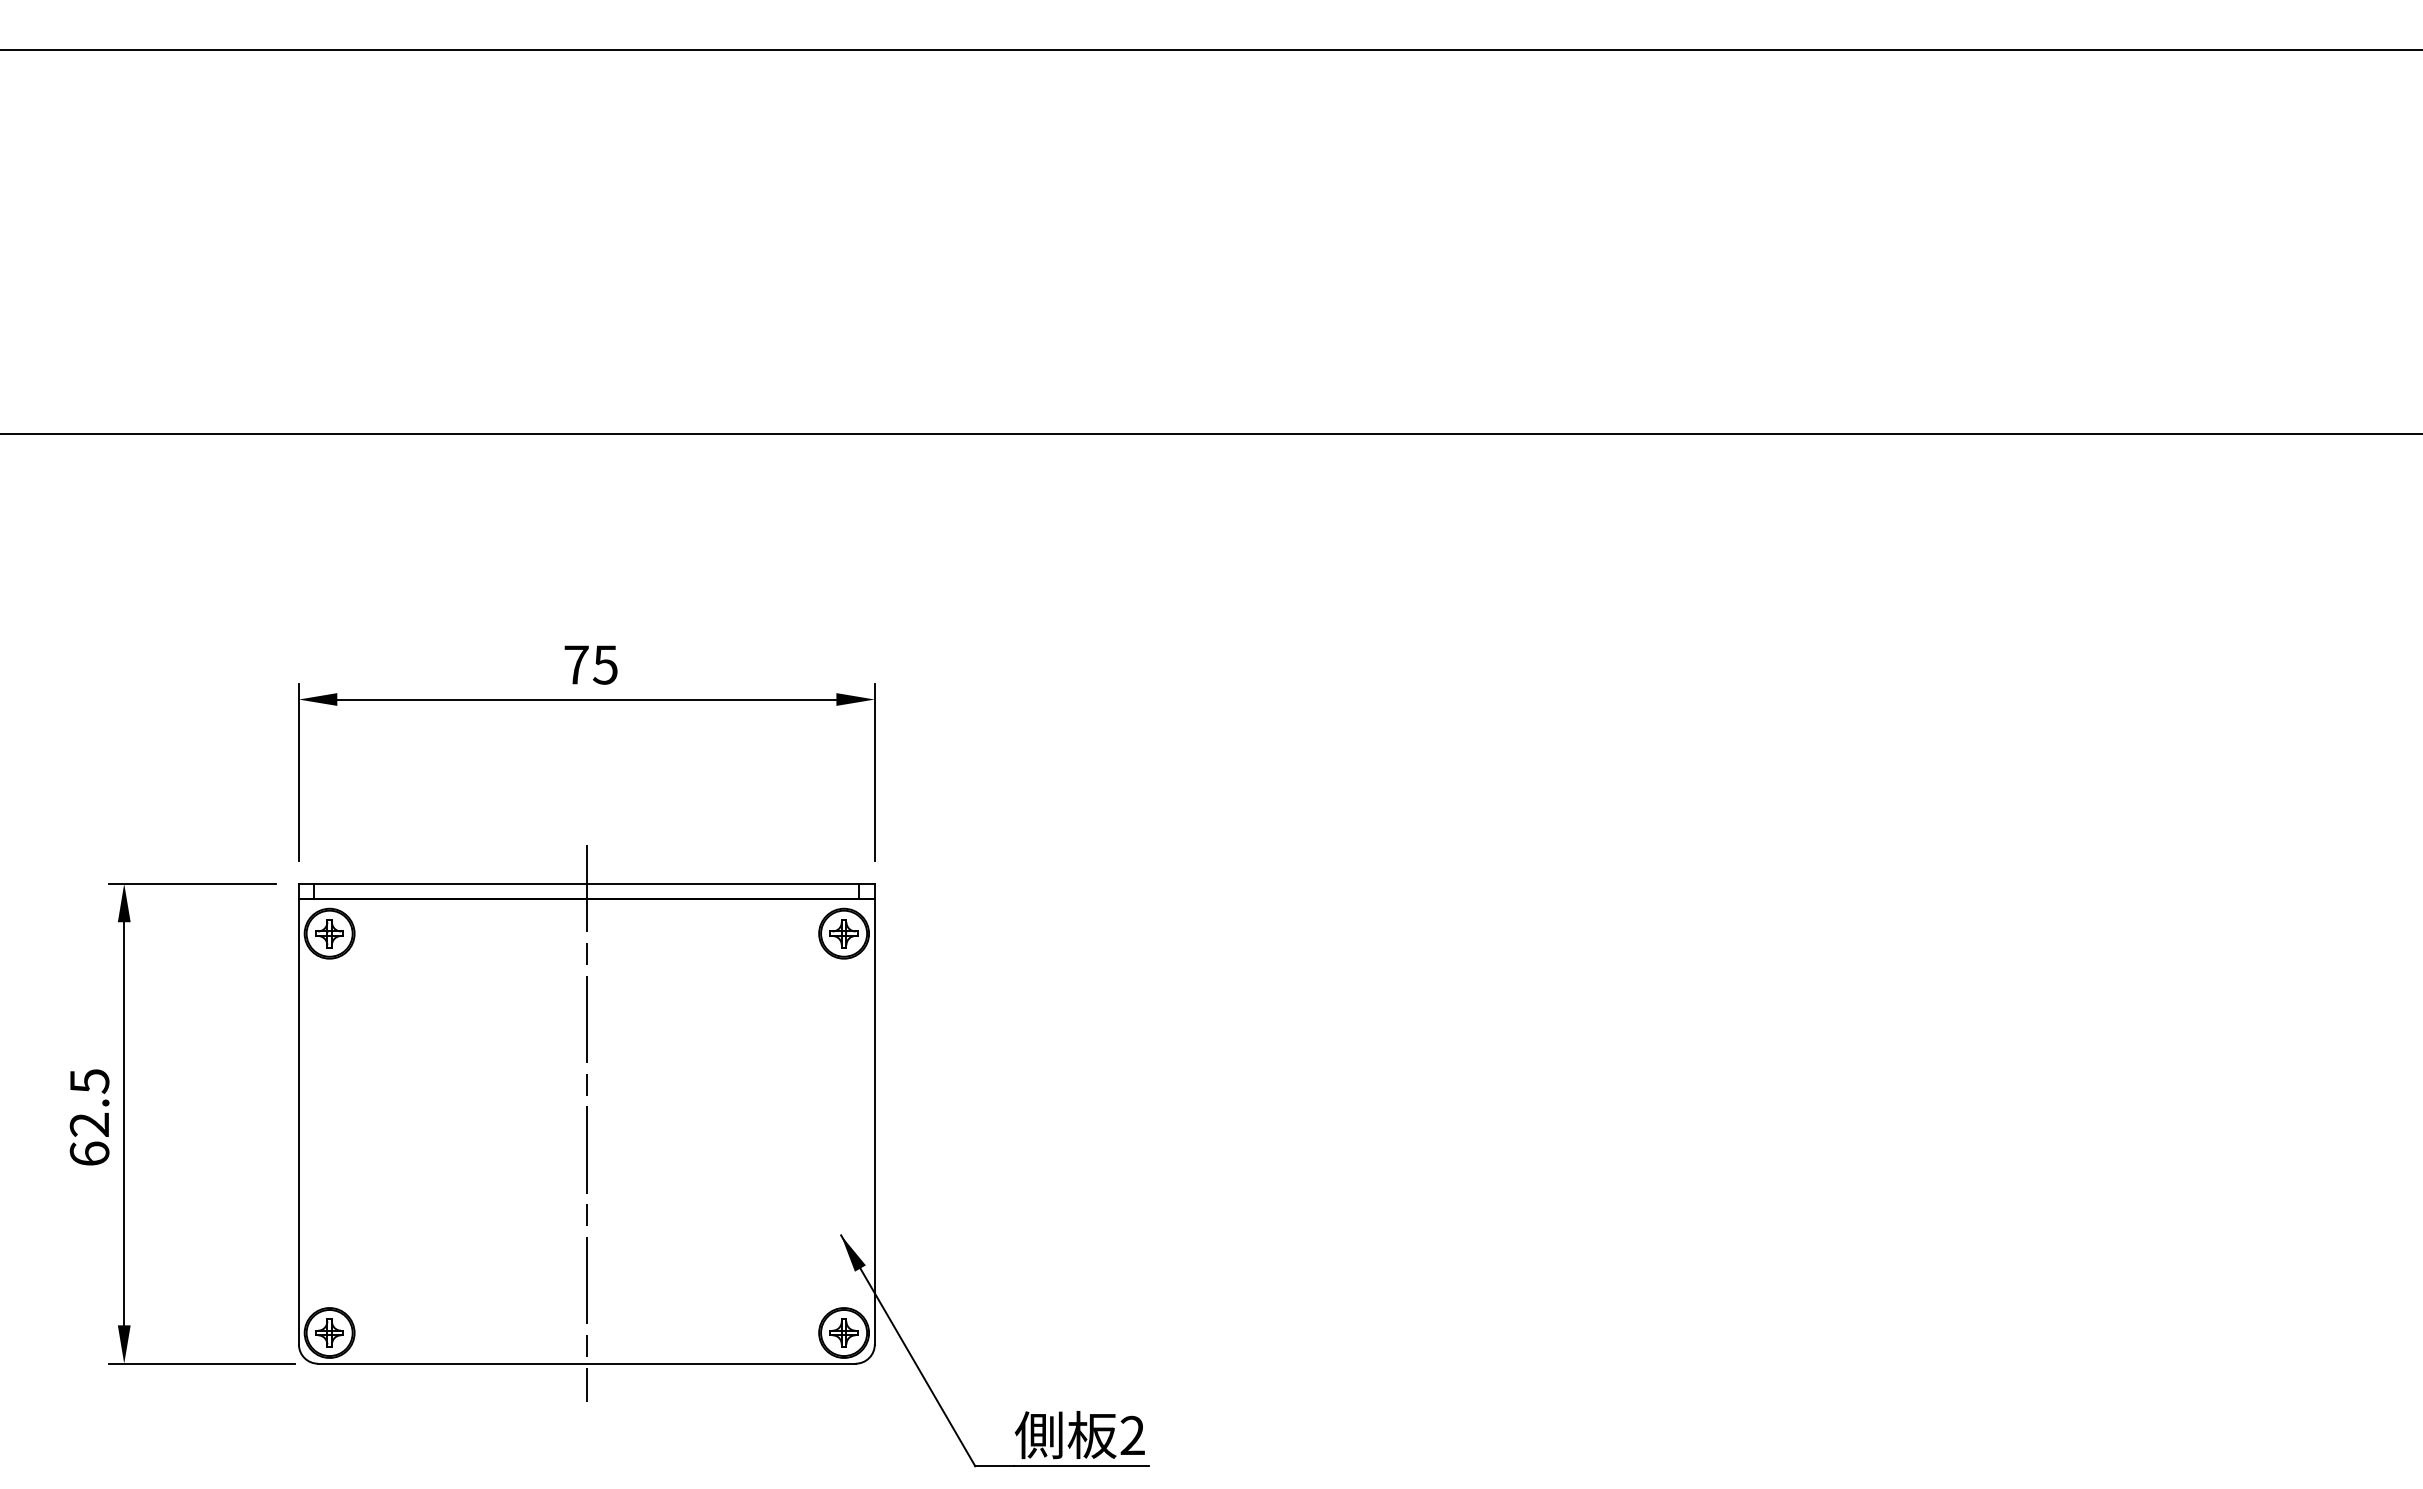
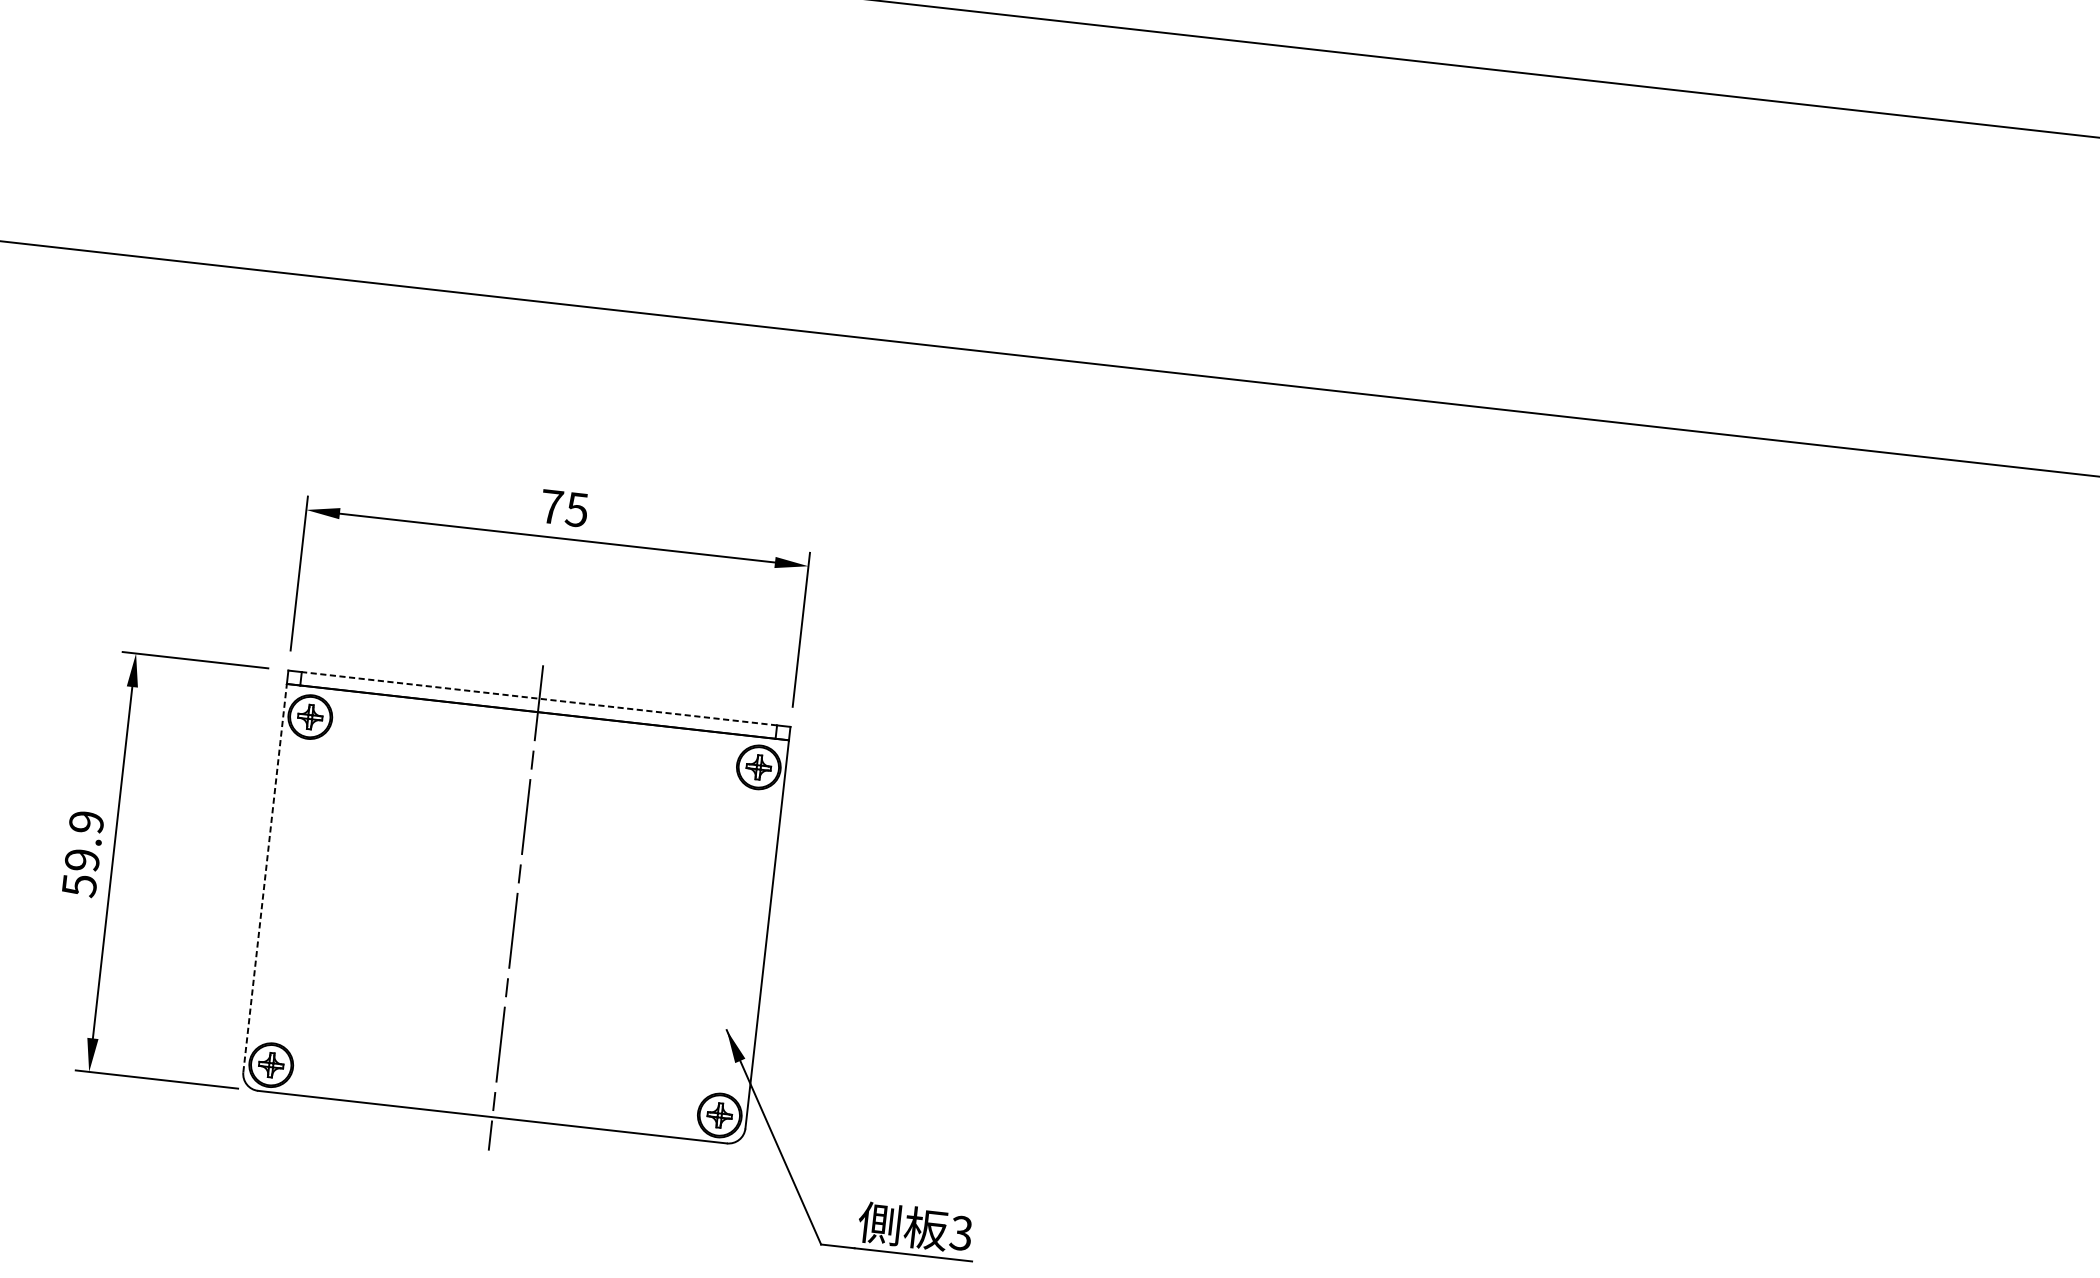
line: (586, 883) -> (539, 698), solid -> dashed
text: (89, 1117) -> (82, 853), 62.5 -> 59.9
line: (298, 1121) -> (264, 877), solid -> dashed
text: (1132, 1435) -> (961, 1233), 2 -> 3

